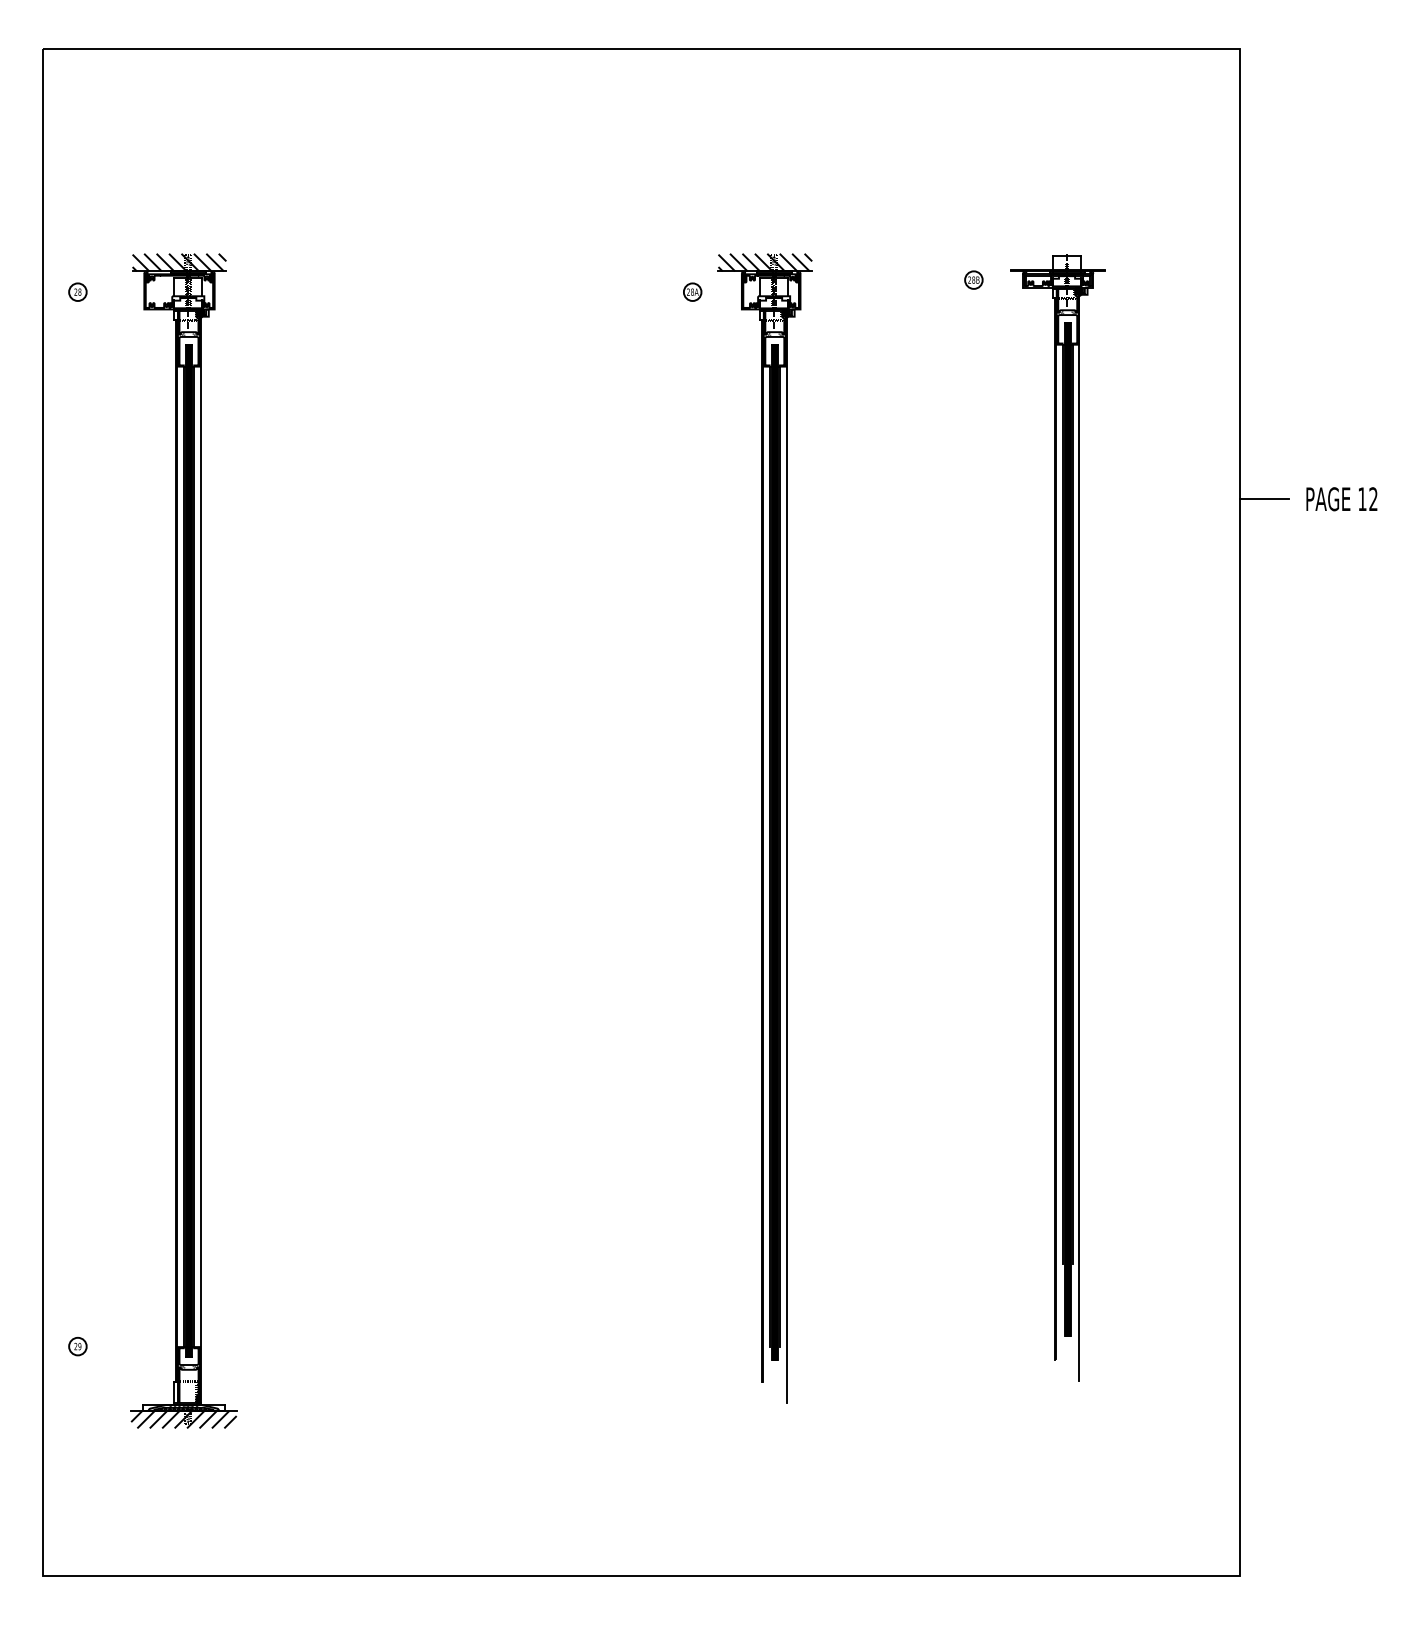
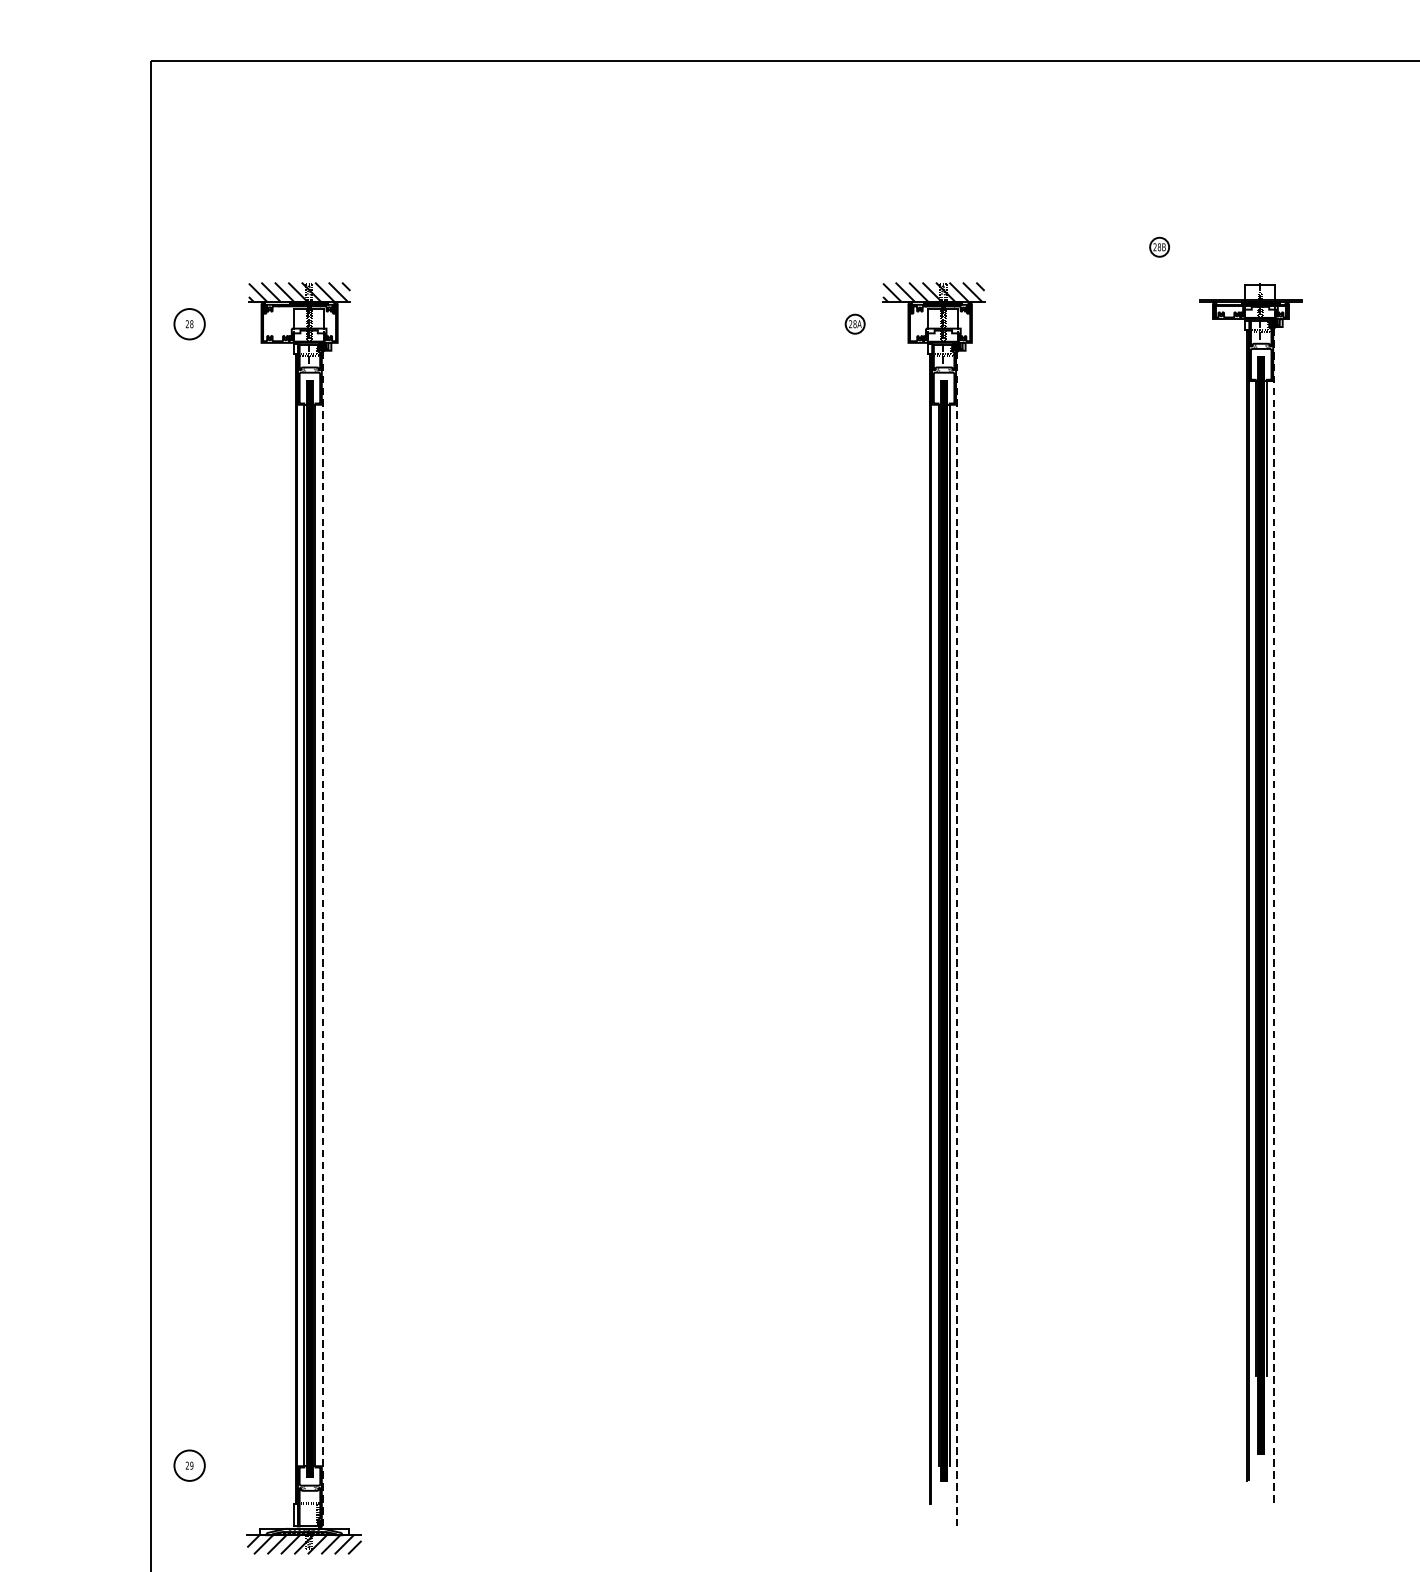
part: (973, 279) -> (1159, 246), moved
circle: (77, 292) -> (189, 324), size x1.6
line: (1079, 834) -> (1273, 911), solid -> dashed
line: (200, 856) -> (322, 935), solid -> dashed
line: (786, 856) -> (956, 935), solid -> dashed
circle: (77, 1346) -> (189, 1465), size x1.6

